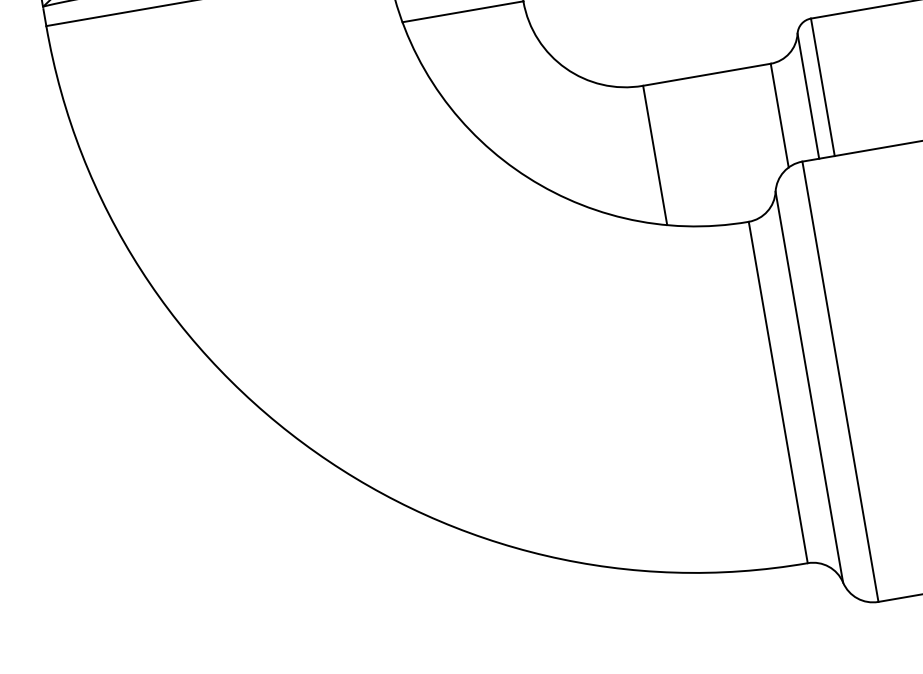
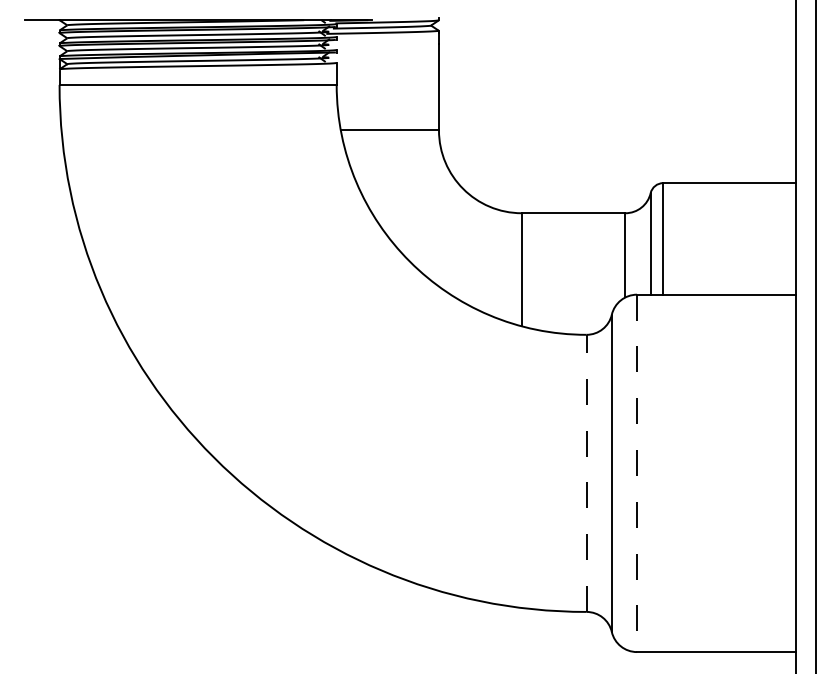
line: (841, 381) -> (637, 473), solid -> dashed
line: (778, 392) -> (586, 473), solid -> dashed

